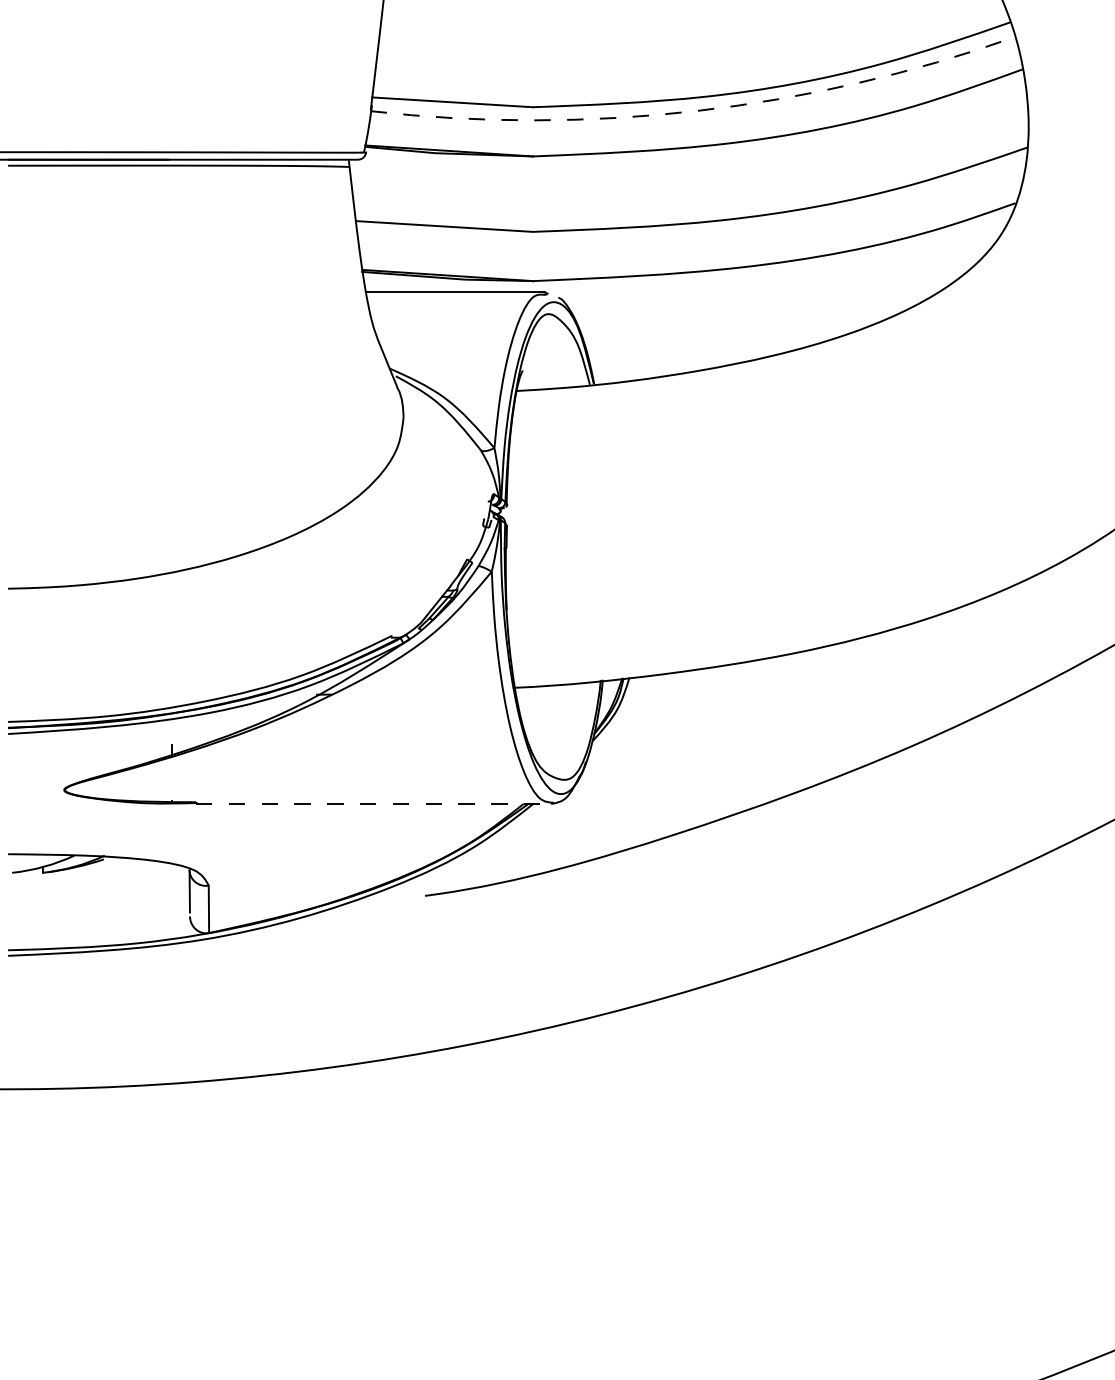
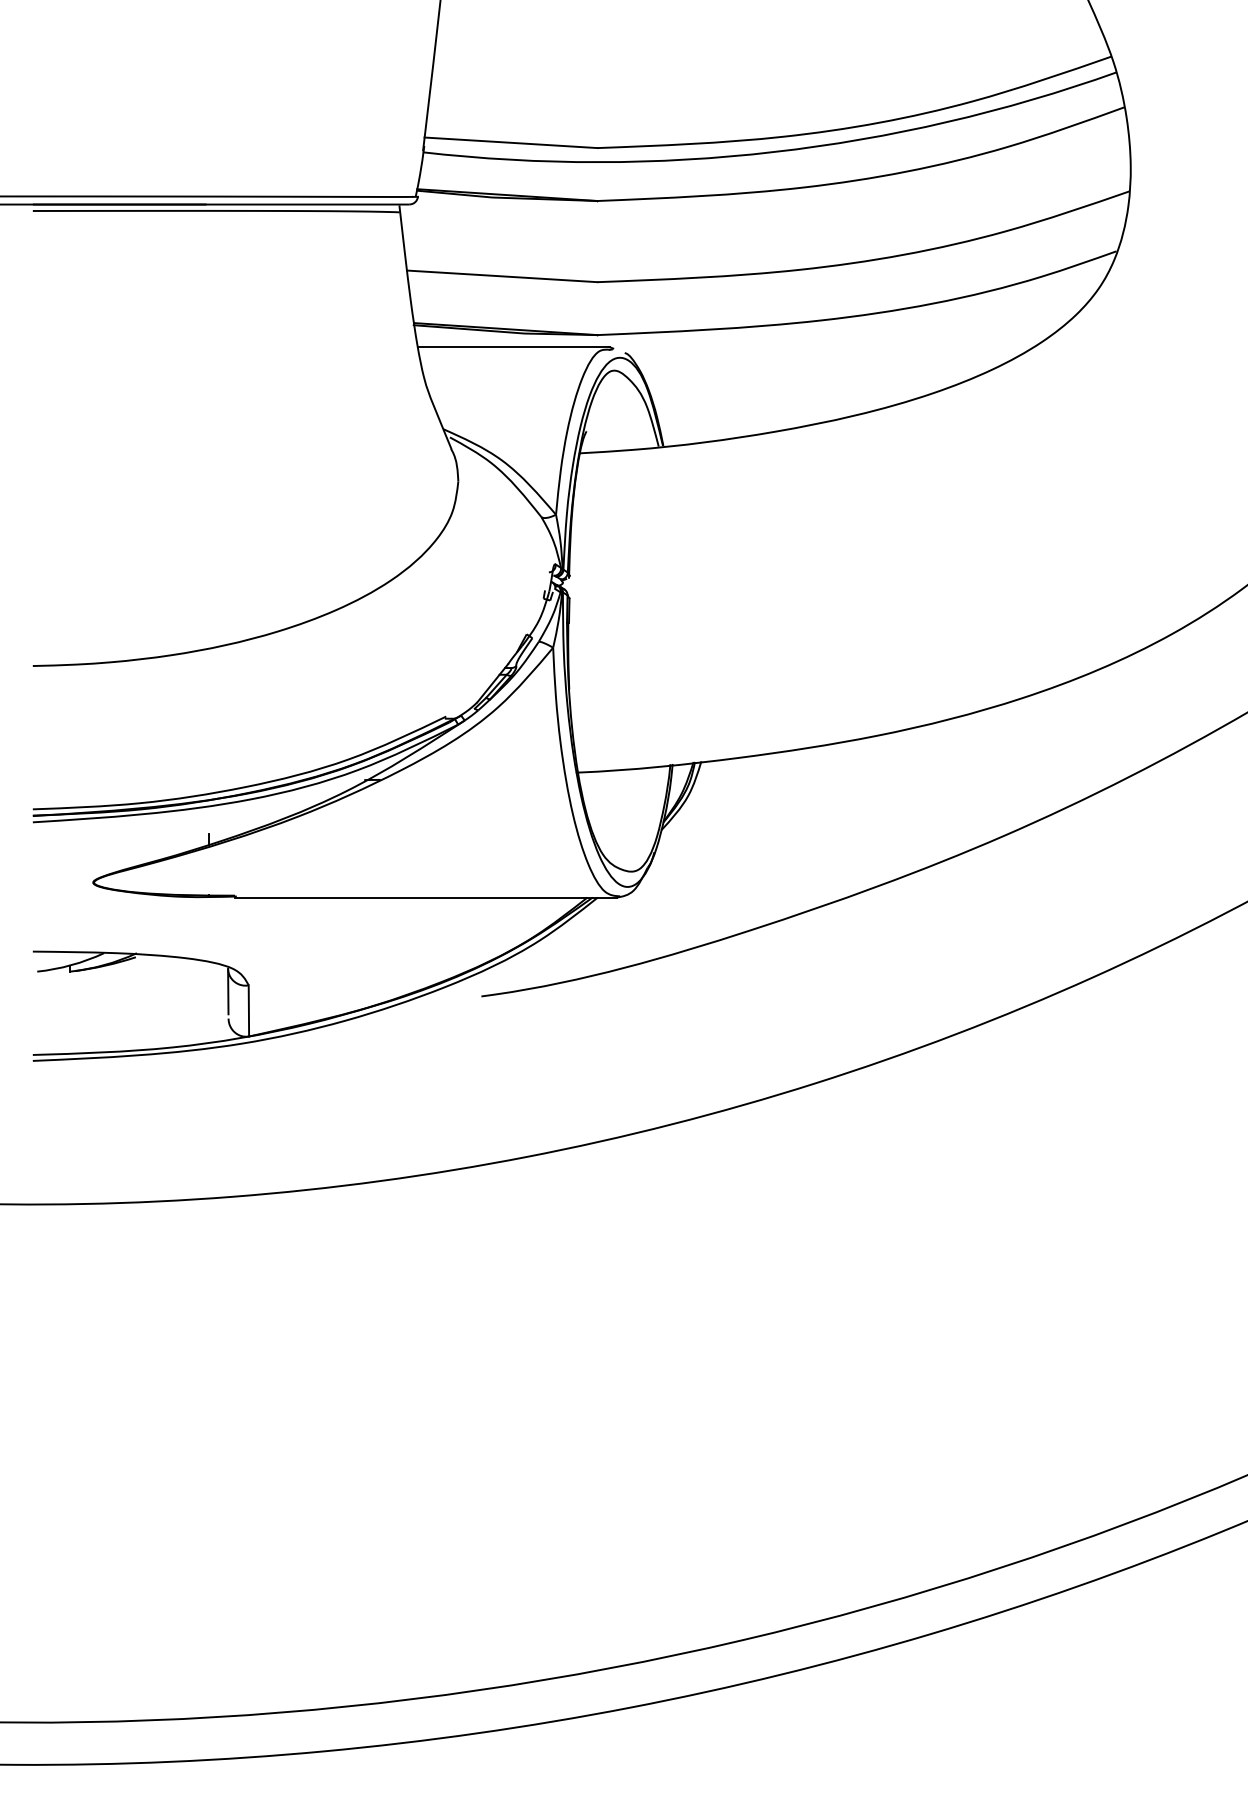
arc: (697, 111) -> (774, 152), dashed -> solid
line: (373, 803) -> (425, 897), dashed -> solid

